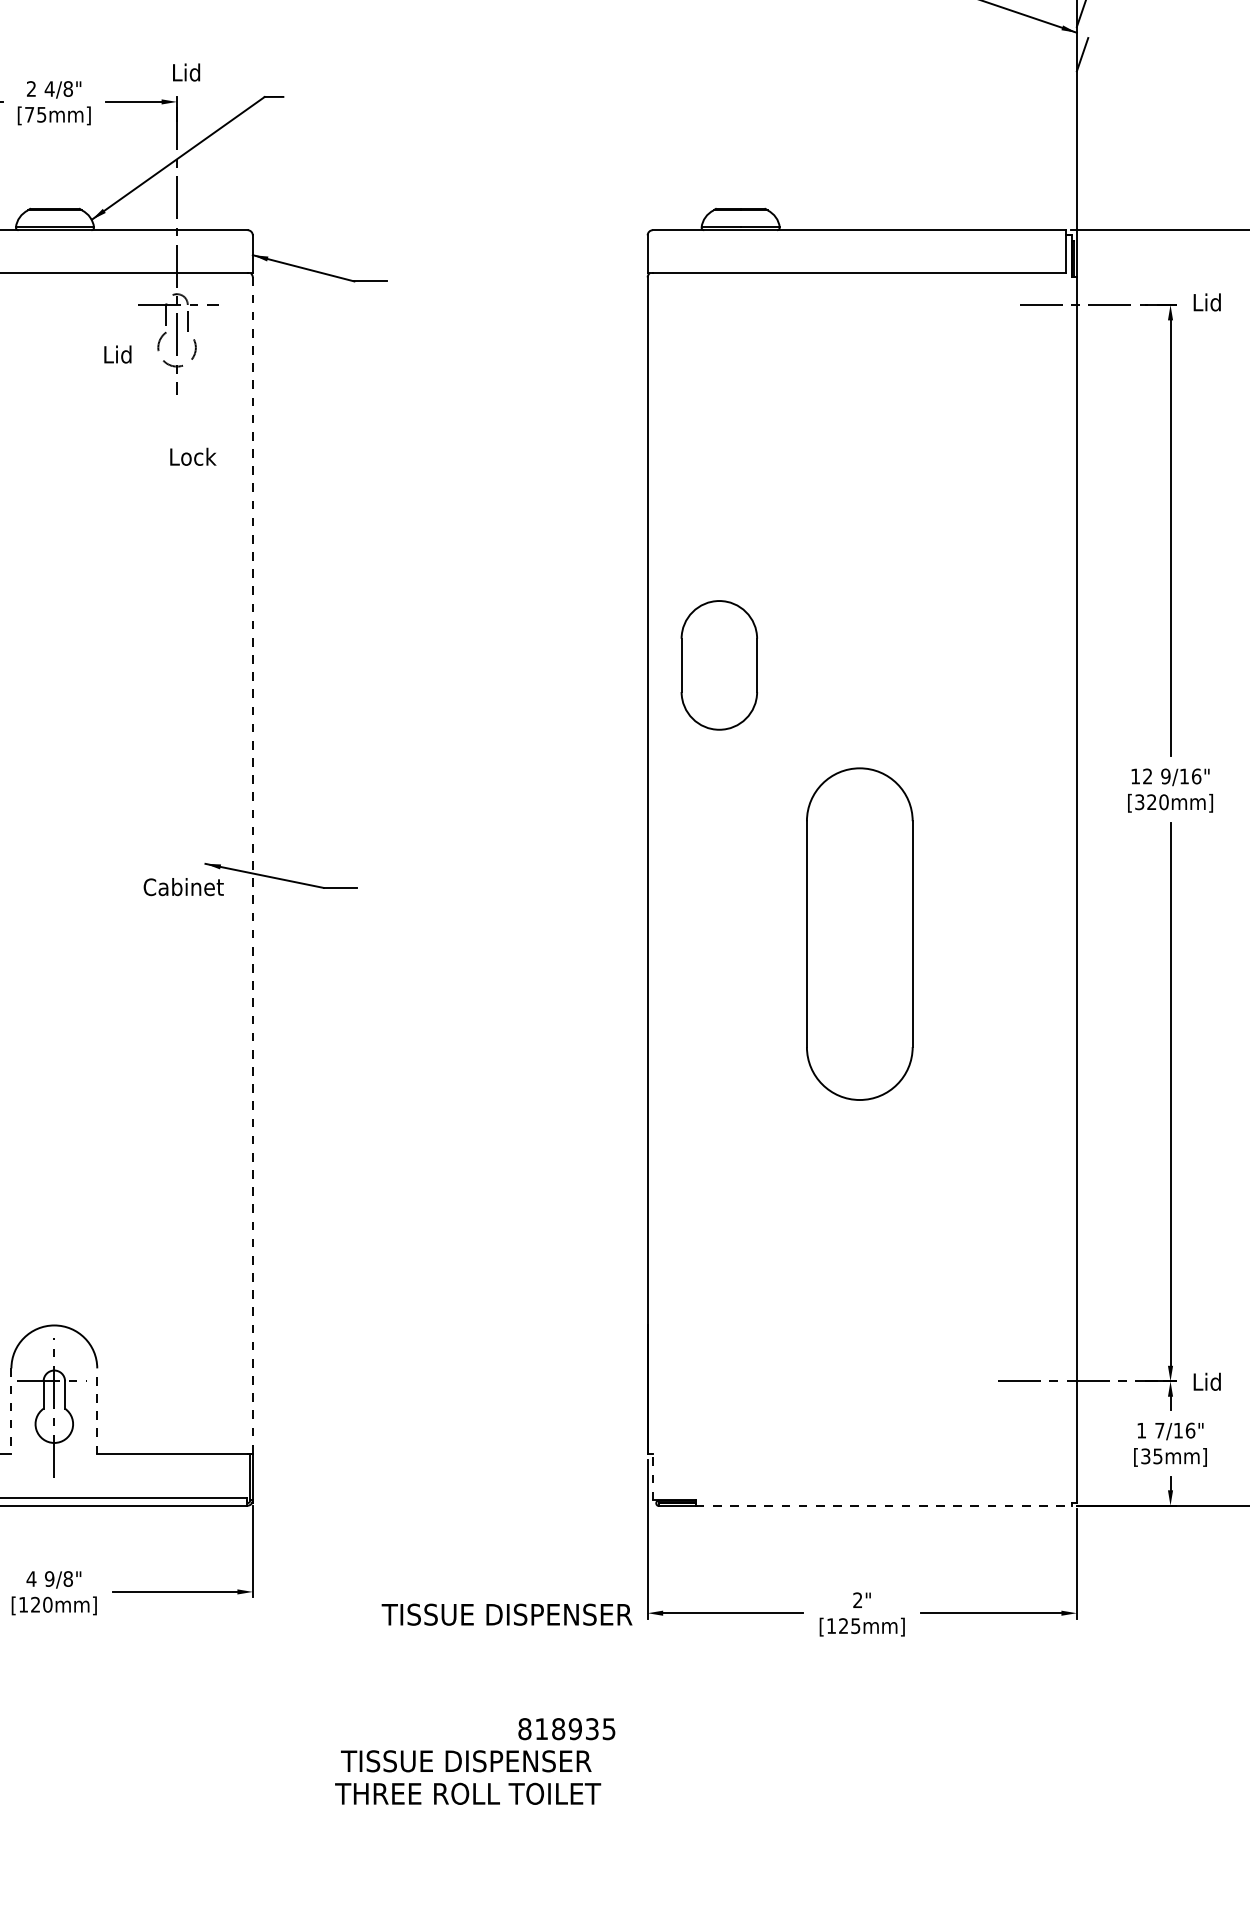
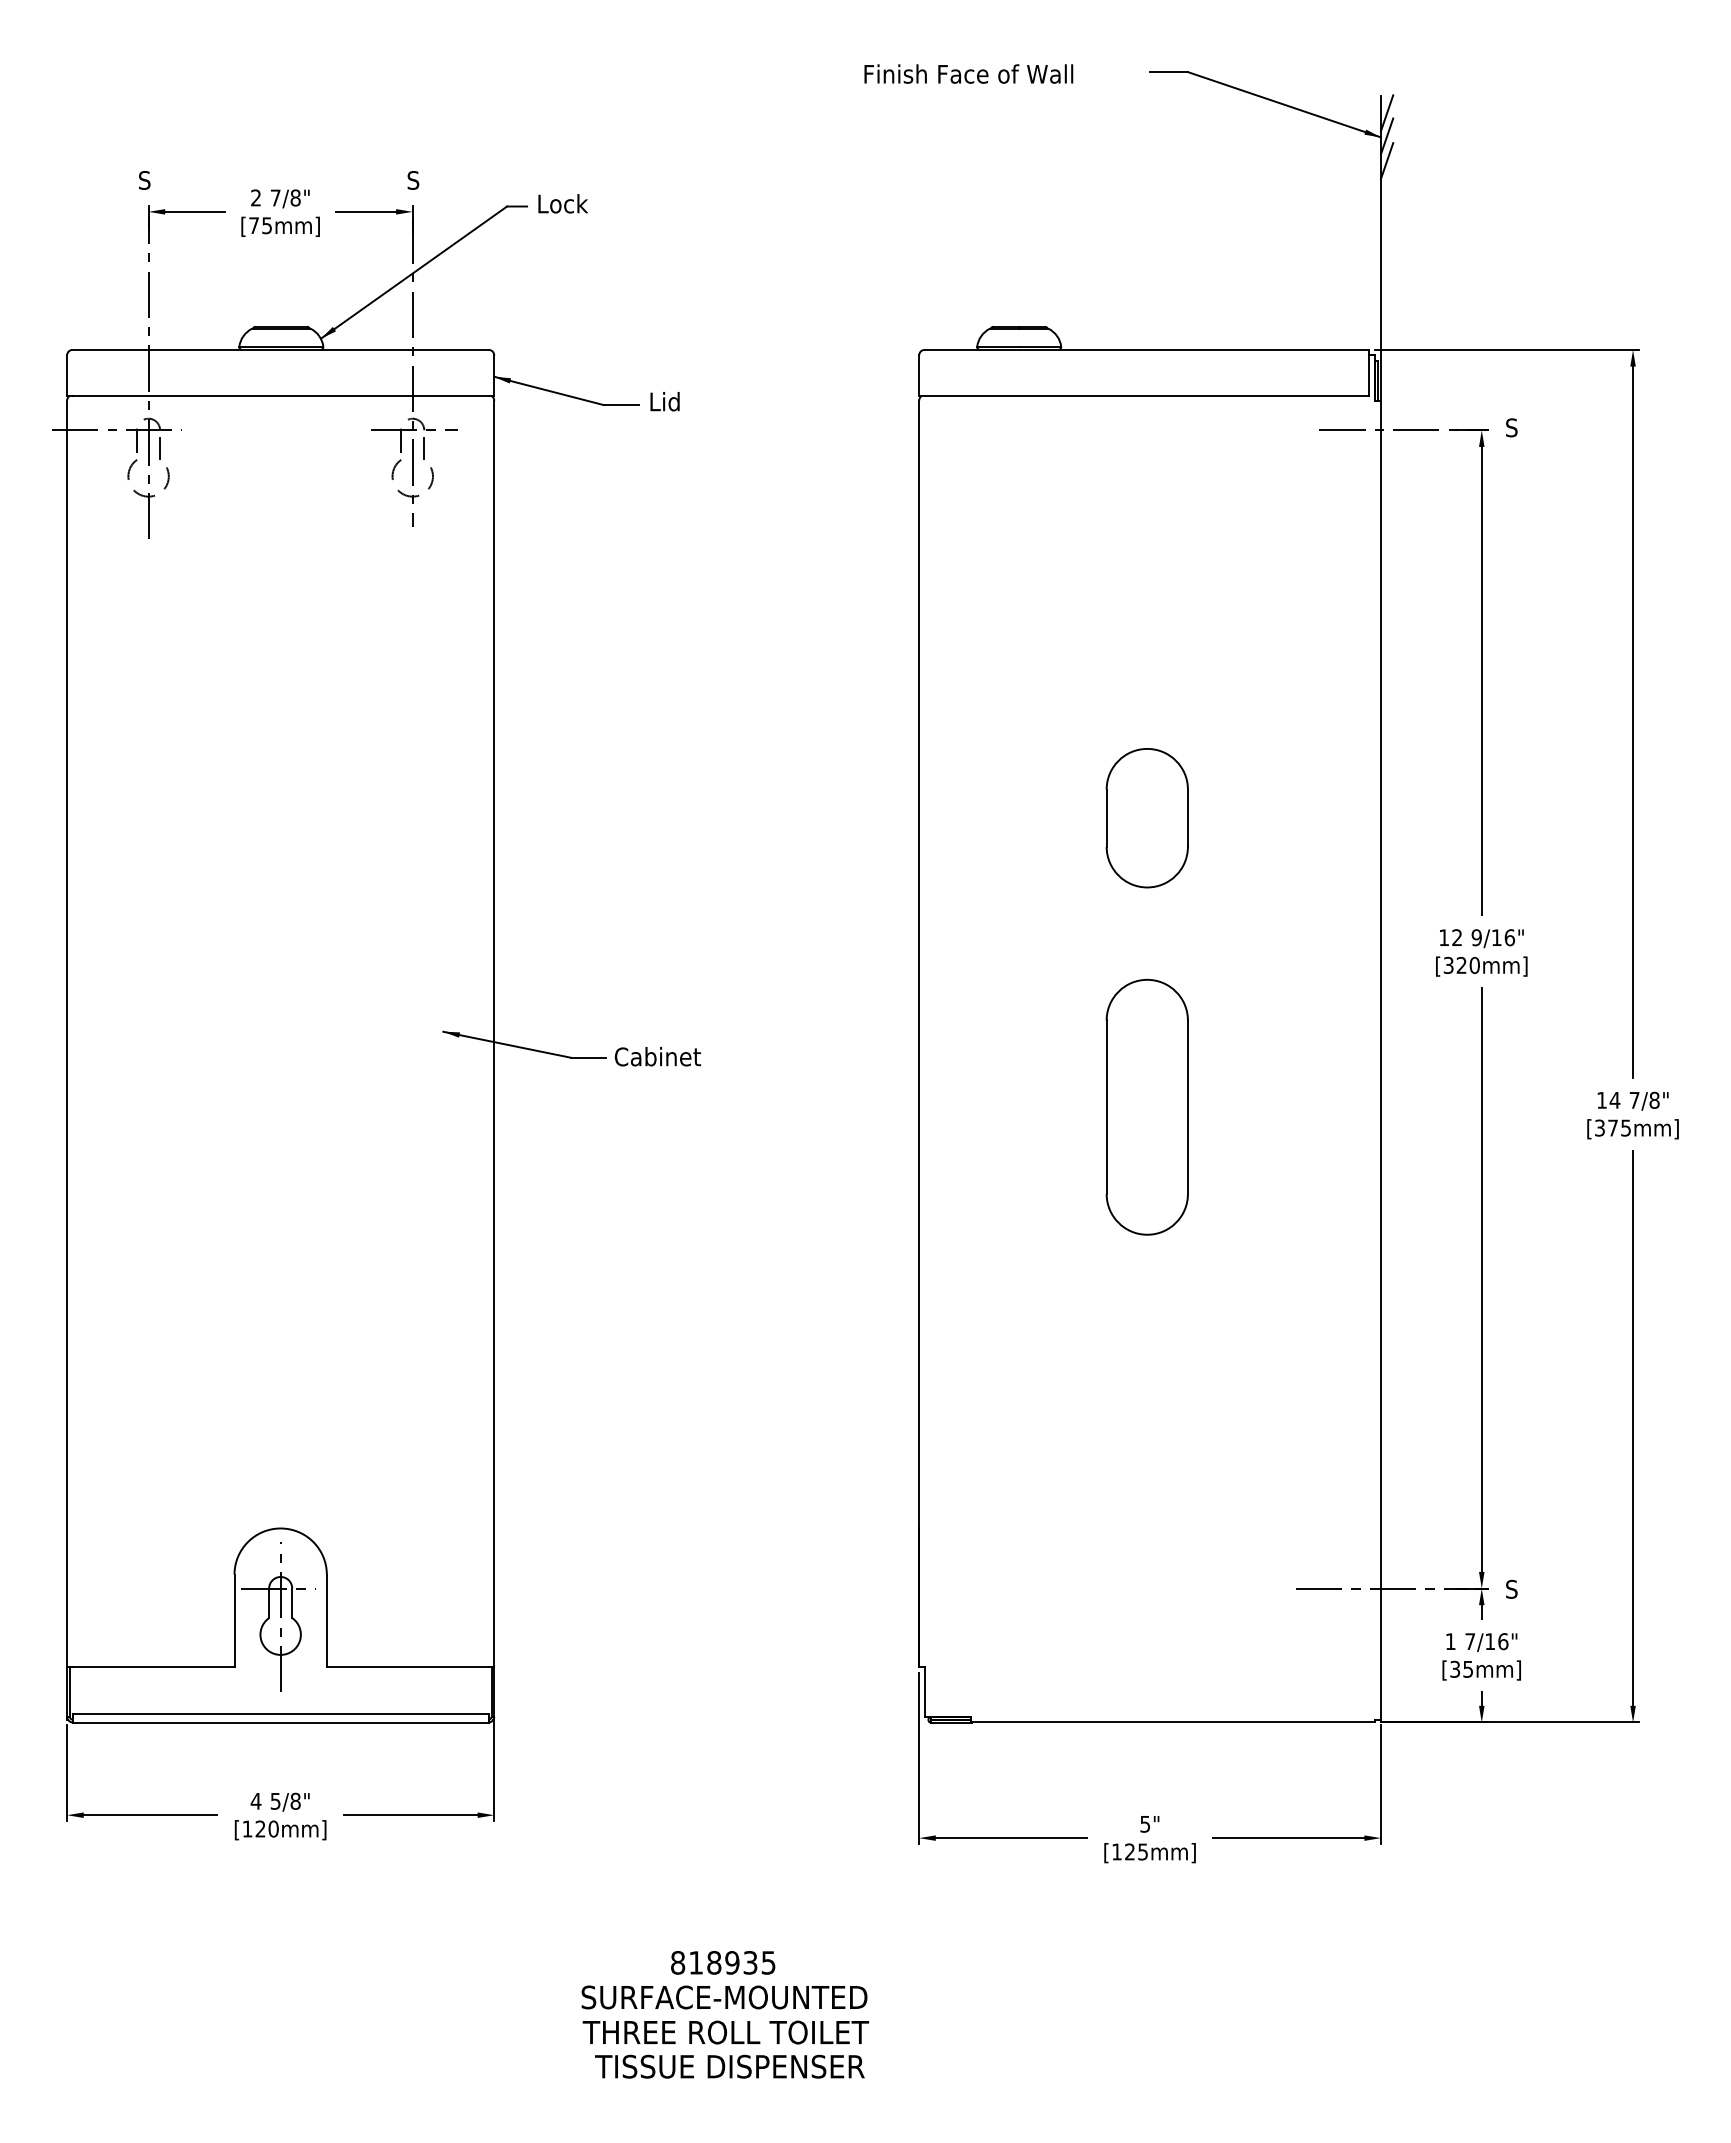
line: (1081, 31) -> (1386, 136), added
text: (186, 71) -> (422, 179), Lid -> S
text: (49, 88) -> (275, 197), 4/8" -> 7/8"
text: (1206, 302) -> (1520, 427), Lid -> S
text: (117, 354) -> (664, 401), moved
text: (192, 456) -> (562, 203), moved
part: (718, 665) -> (1146, 818), moved
line: (253, 866) -> (494, 1034), dashed -> solid
text: (183, 886) -> (657, 1056), moved
part: (858, 933) -> (1146, 1106), size x0.71
text: (1206, 1381) -> (1520, 1588), Lid -> S
line: (96, 1410) -> (326, 1620), dashed -> solid
line: (11, 1411) -> (234, 1621), dashed -> solid
line: (652, 1476) -> (924, 1691), dashed -> solid
line: (884, 1505) -> (1173, 1722), dashed -> solid
text: (49, 1578) -> (275, 1800), 9/8" -> 5/8"
text: (858, 1599) -> (1145, 1823), 2" -> 5"
text: (506, 1614) -> (729, 2066), moved
text: (567, 1728) -> (723, 1962), moved
text: (466, 1761) -> (724, 1997), TISSUE DISPENSER -> SURFACE-MOUNTED

